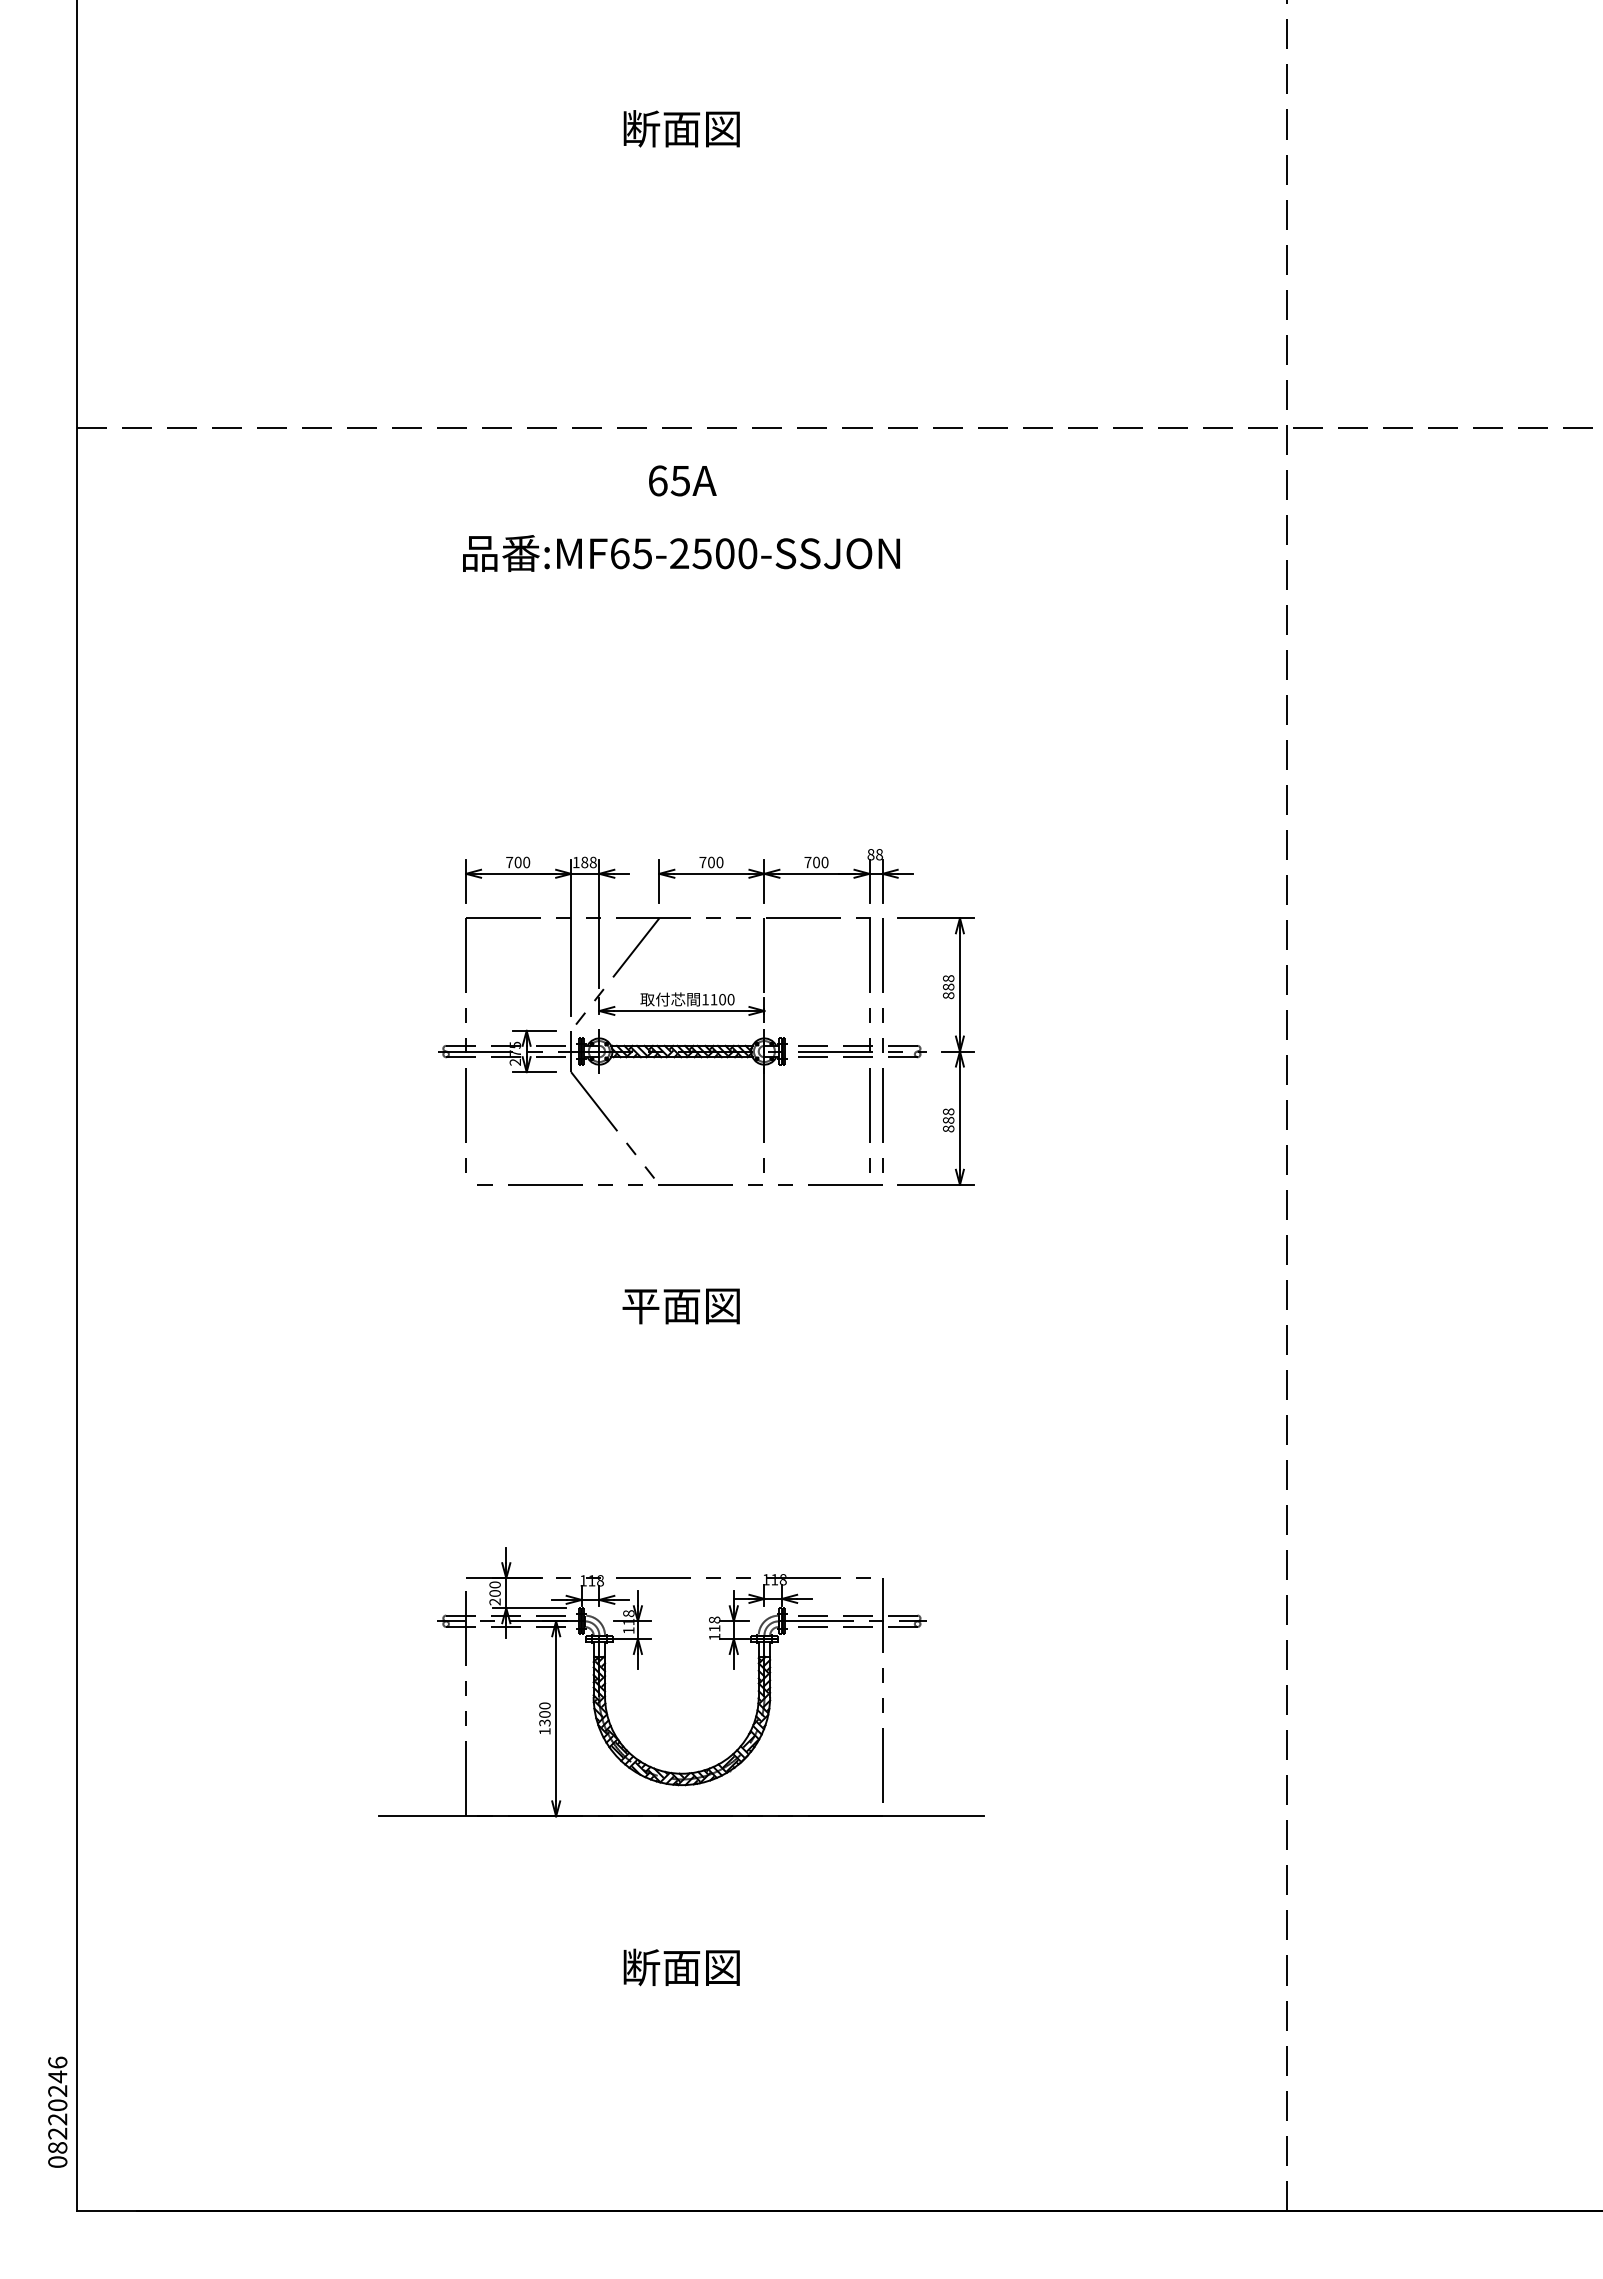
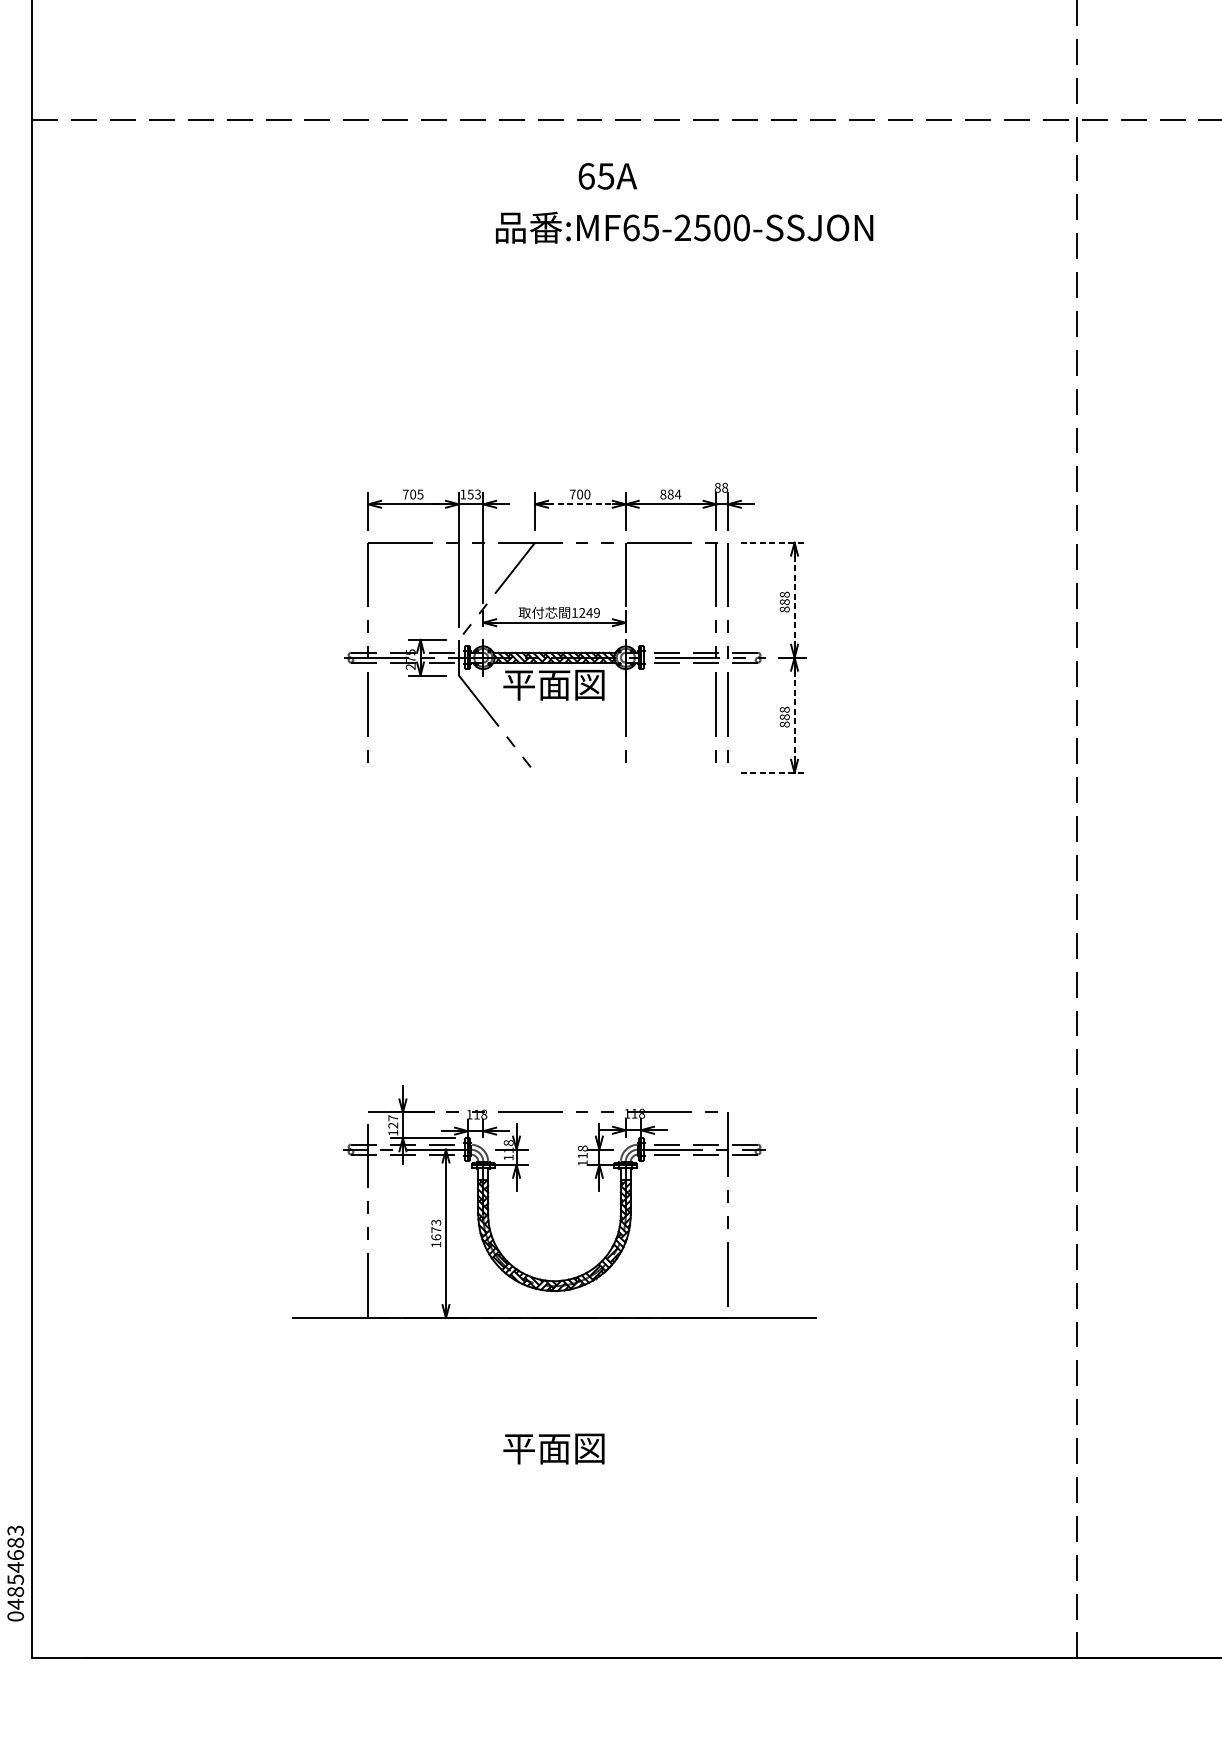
text: (682, 480) -> (607, 175), moved
text: (681, 553) -> (684, 227), moved
text: (526, 862) -> (420, 494), 700 -> 705
text: (588, 862) -> (473, 494), 188 -> 153
text: (816, 862) -> (670, 494), 700 -> 884
line: (711, 873) -> (580, 504), solid -> dashed
line: (935, 918) -> (773, 542), solid -> dashed
line: (960, 984) -> (795, 599), solid -> dashed
text: (722, 999) -> (589, 612), 1100 -> 1249
line: (960, 1118) -> (795, 715), solid -> dashed
line: (679, 1184) -> (552, 772), removed
line: (935, 1184) -> (773, 772), solid -> dashed
text: (680, 1306) -> (553, 685), moved
text: (494, 1593) -> (392, 1125), 200 -> 127
text: (544, 1714) -> (435, 1230), 1300 -> 1673
text: (641, 1967) -> (519, 1448), 断面図 -> 平面図
text: (57, 2105) -> (15, 1567), 08220246 -> 04854683

